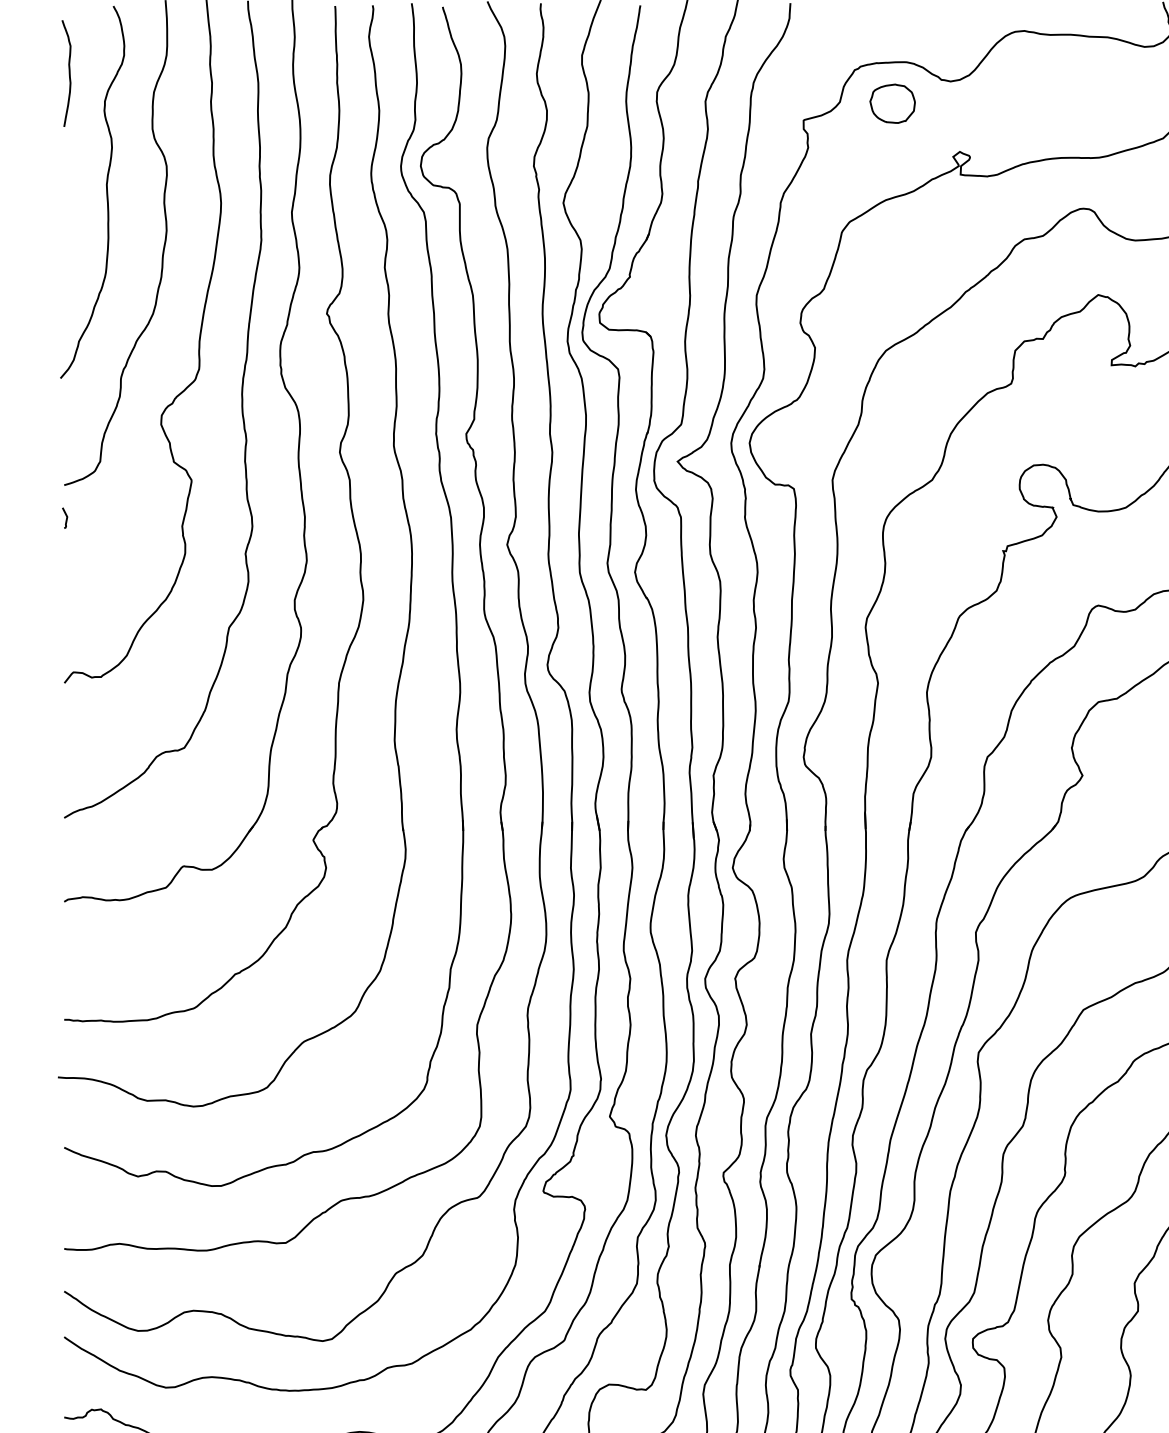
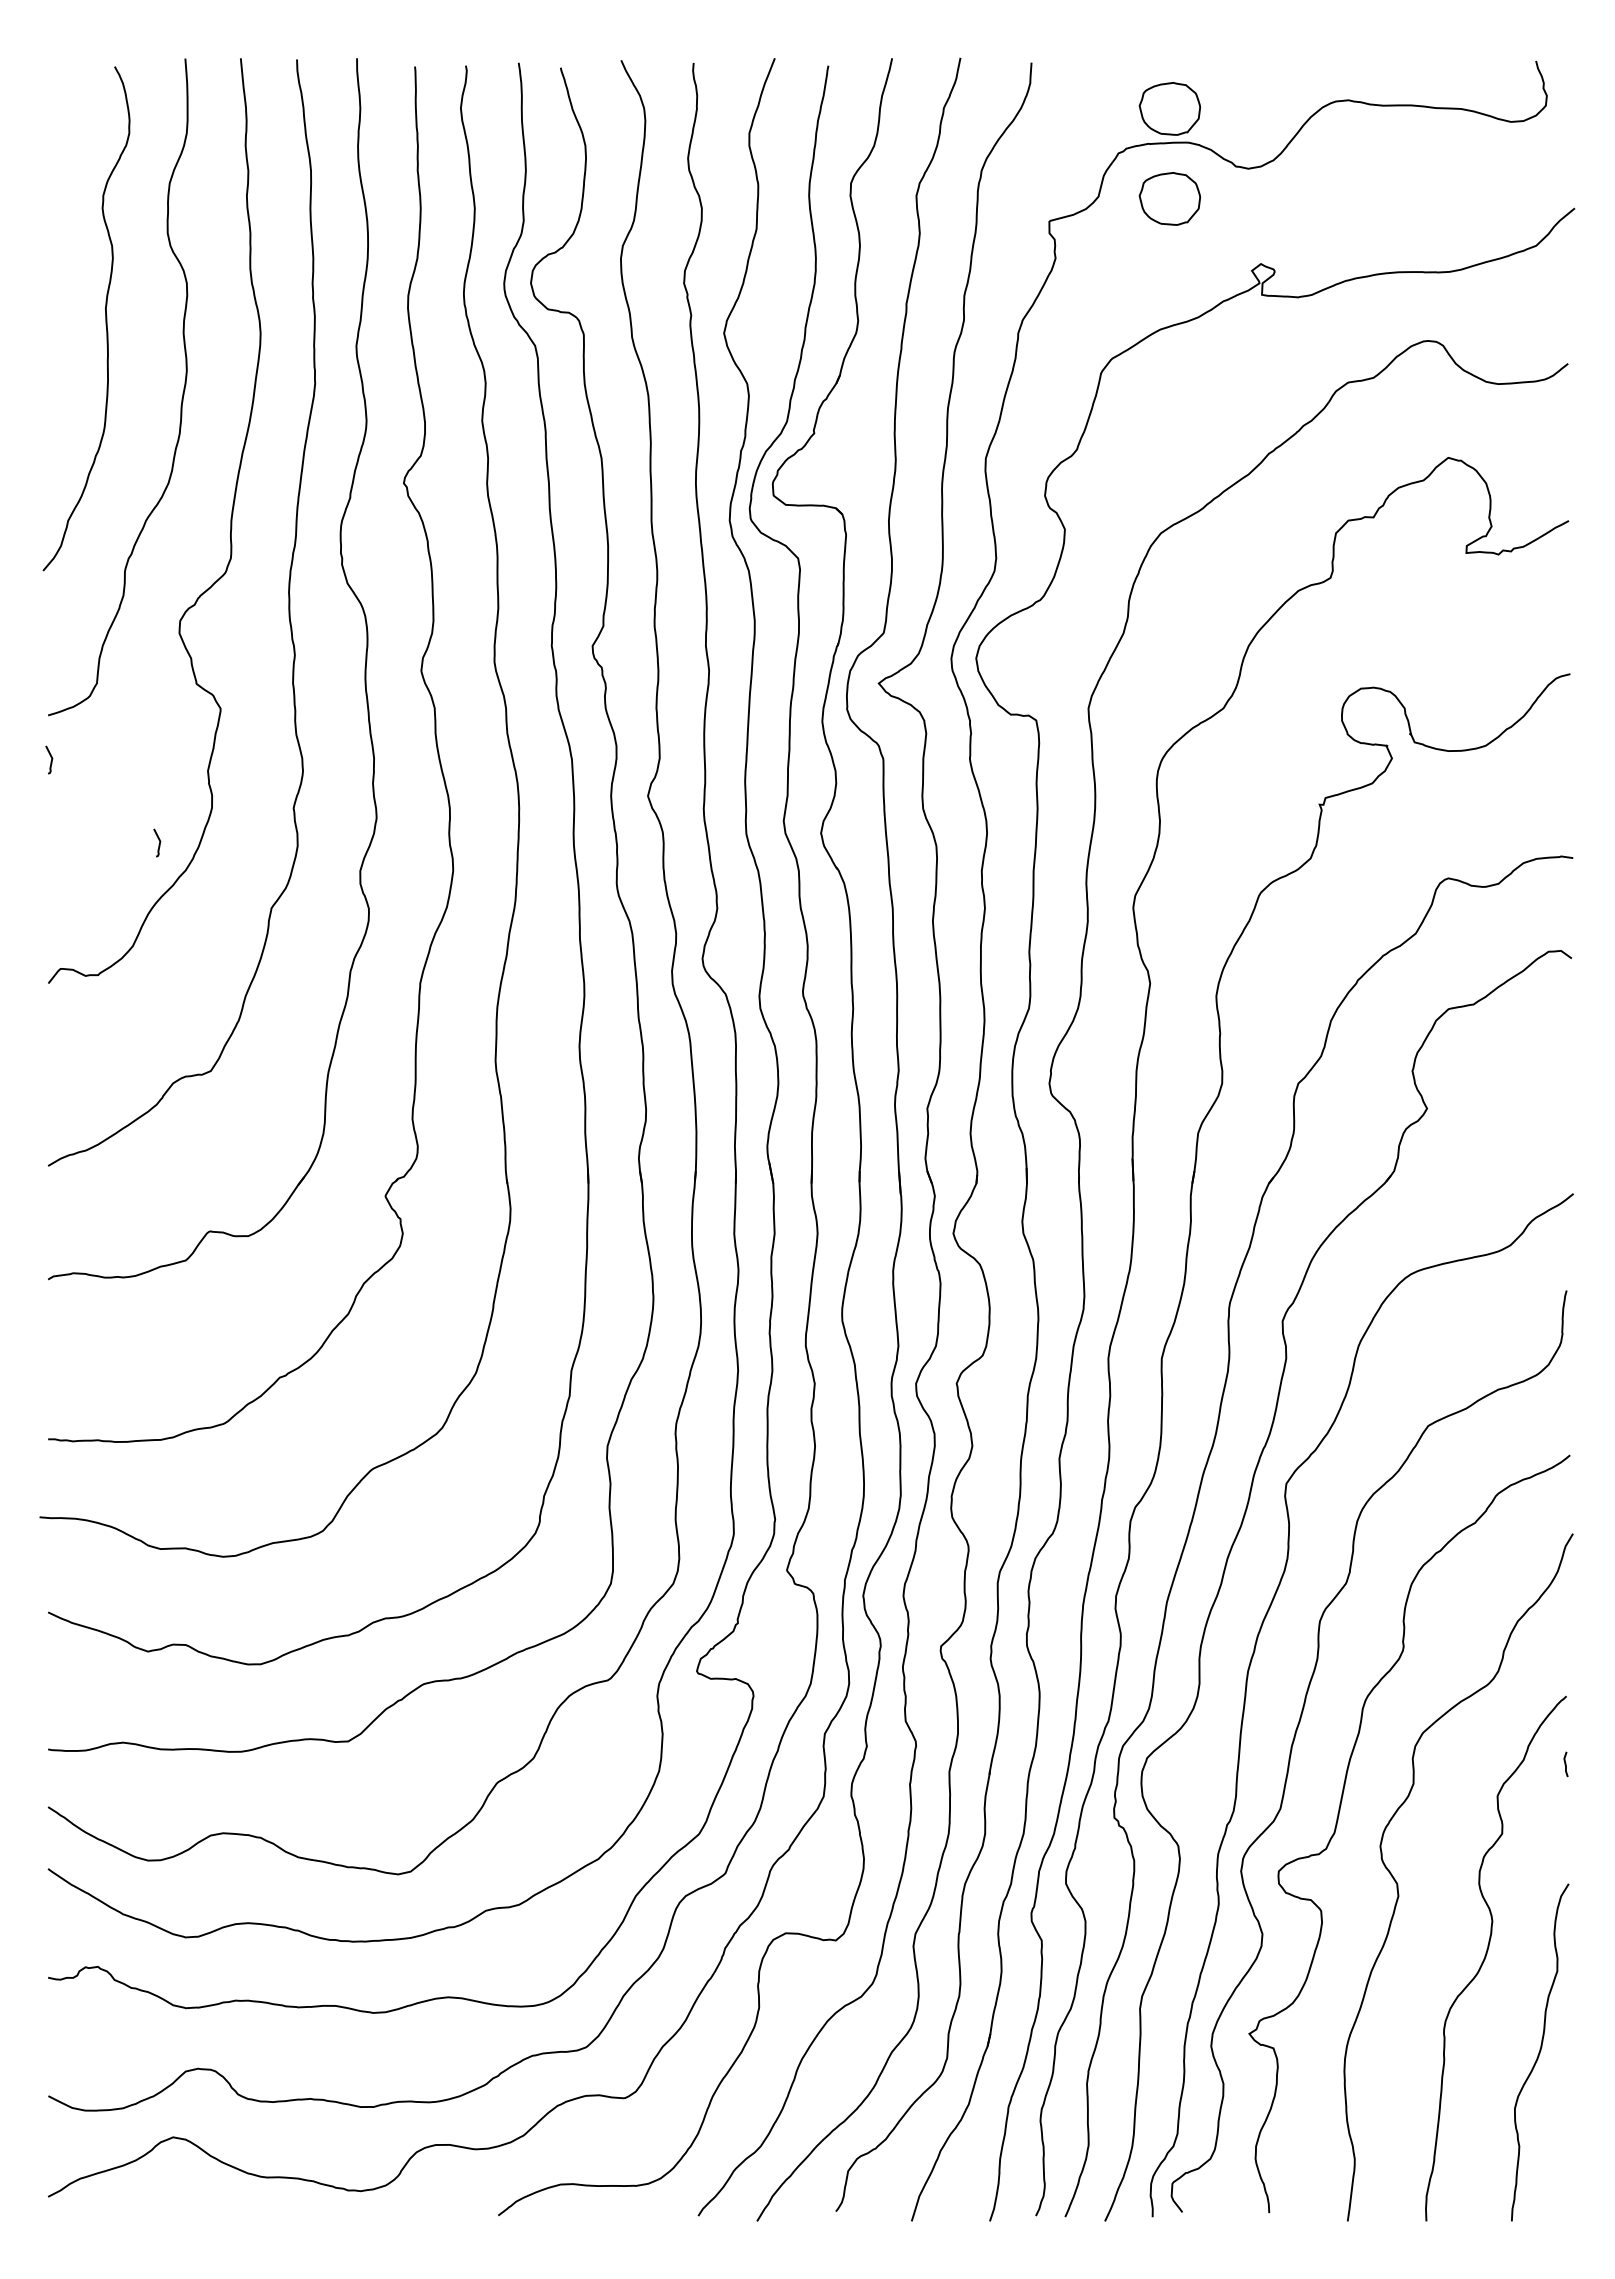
part: (892, 37) -> (1169, 108), added
curve: (68, 73) -> (54, 157), removed
curve: (146, 579) -> (159, 842), added

